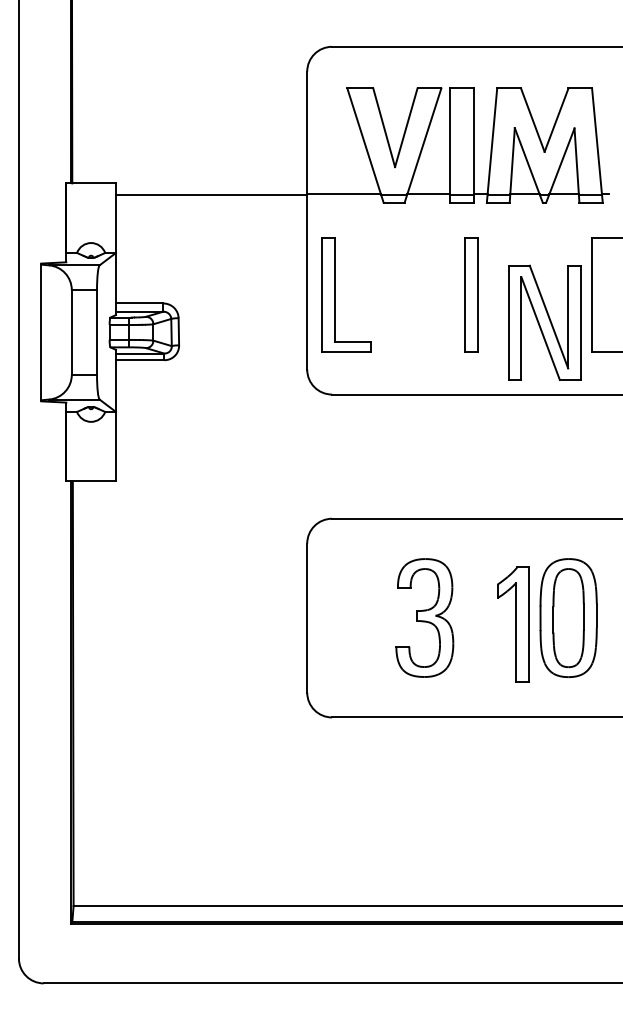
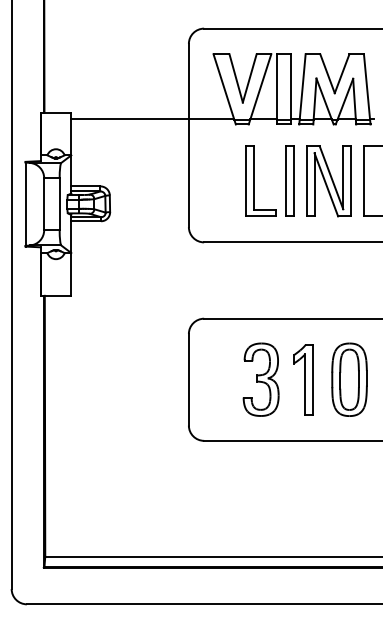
part: (345, 293) -> (260, 180), moved
part: (544, 323) -> (328, 181), moved
part: (513, 624) -> (303, 379), moved

